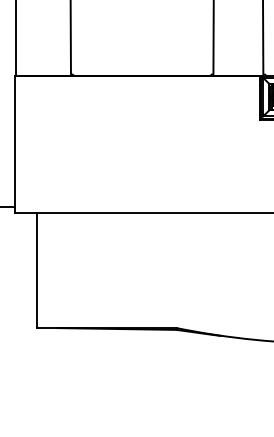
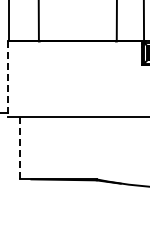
line: (15, 145) -> (8, 79), solid -> dashed
line: (37, 269) -> (20, 147), solid -> dashed

